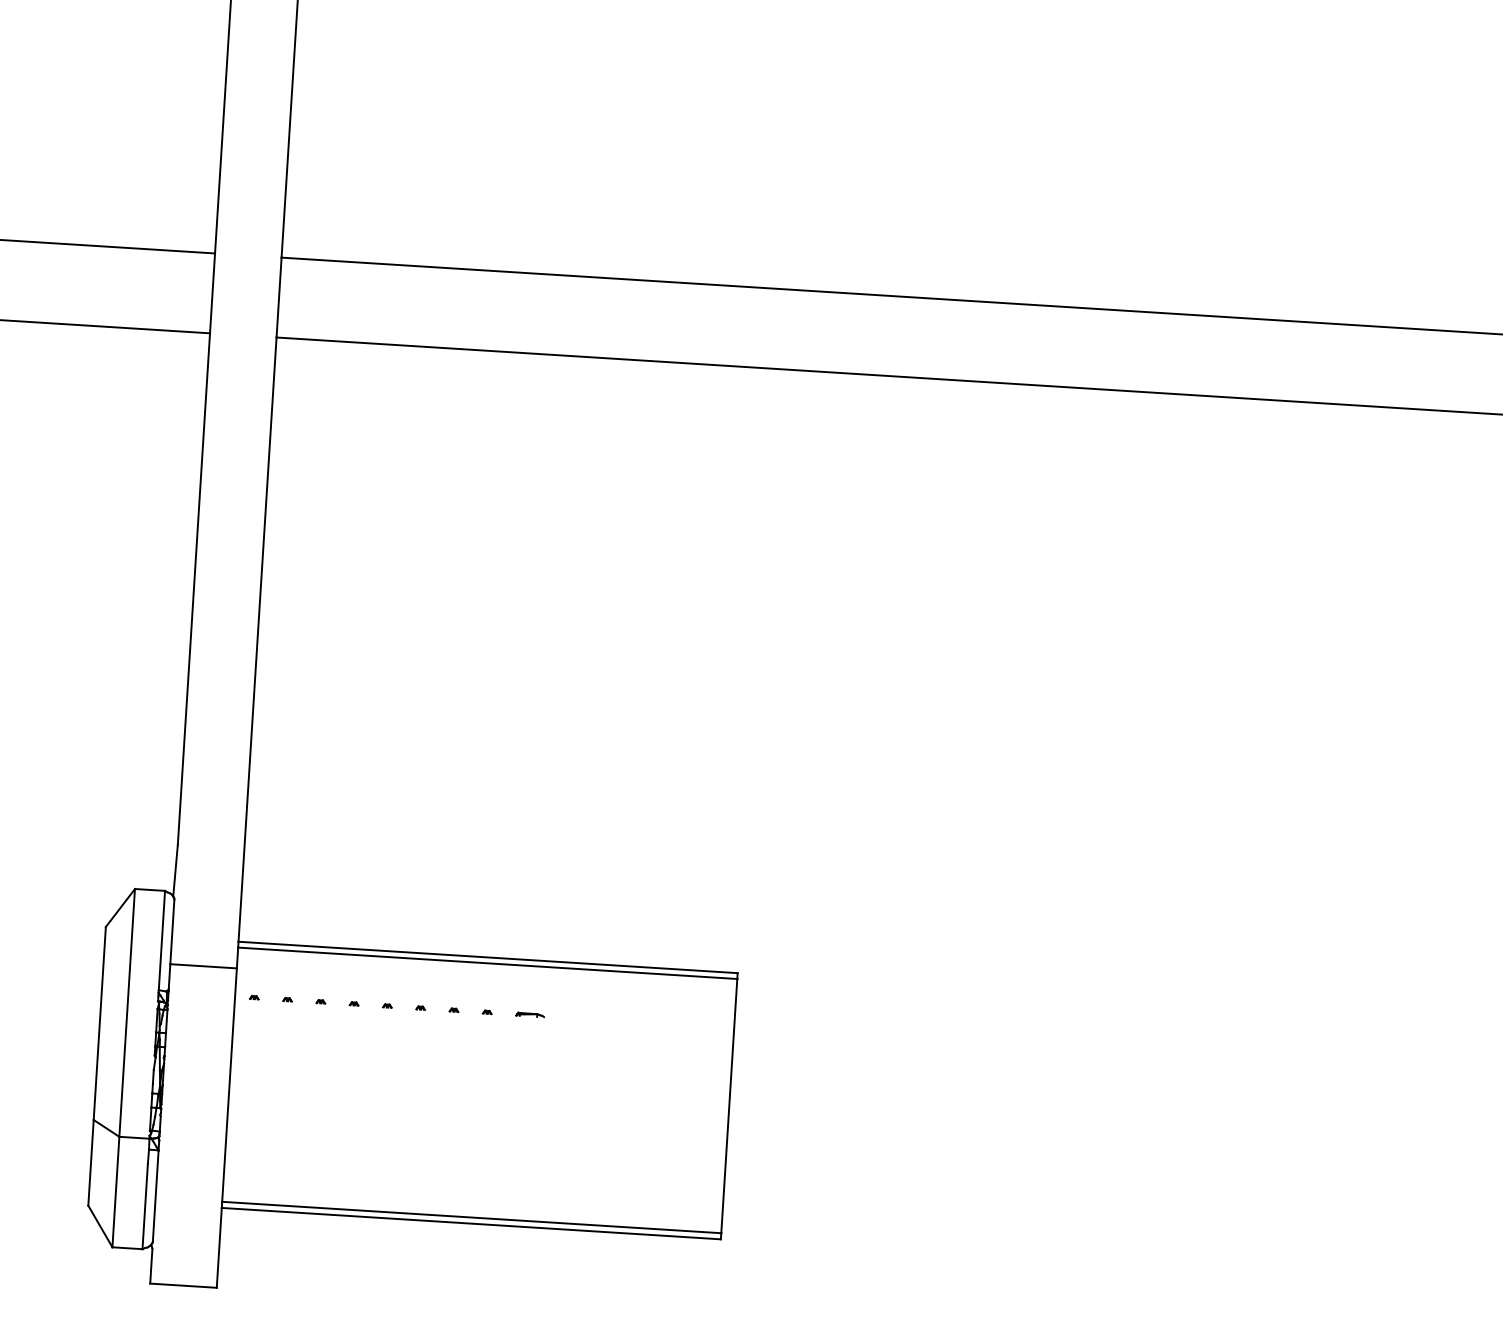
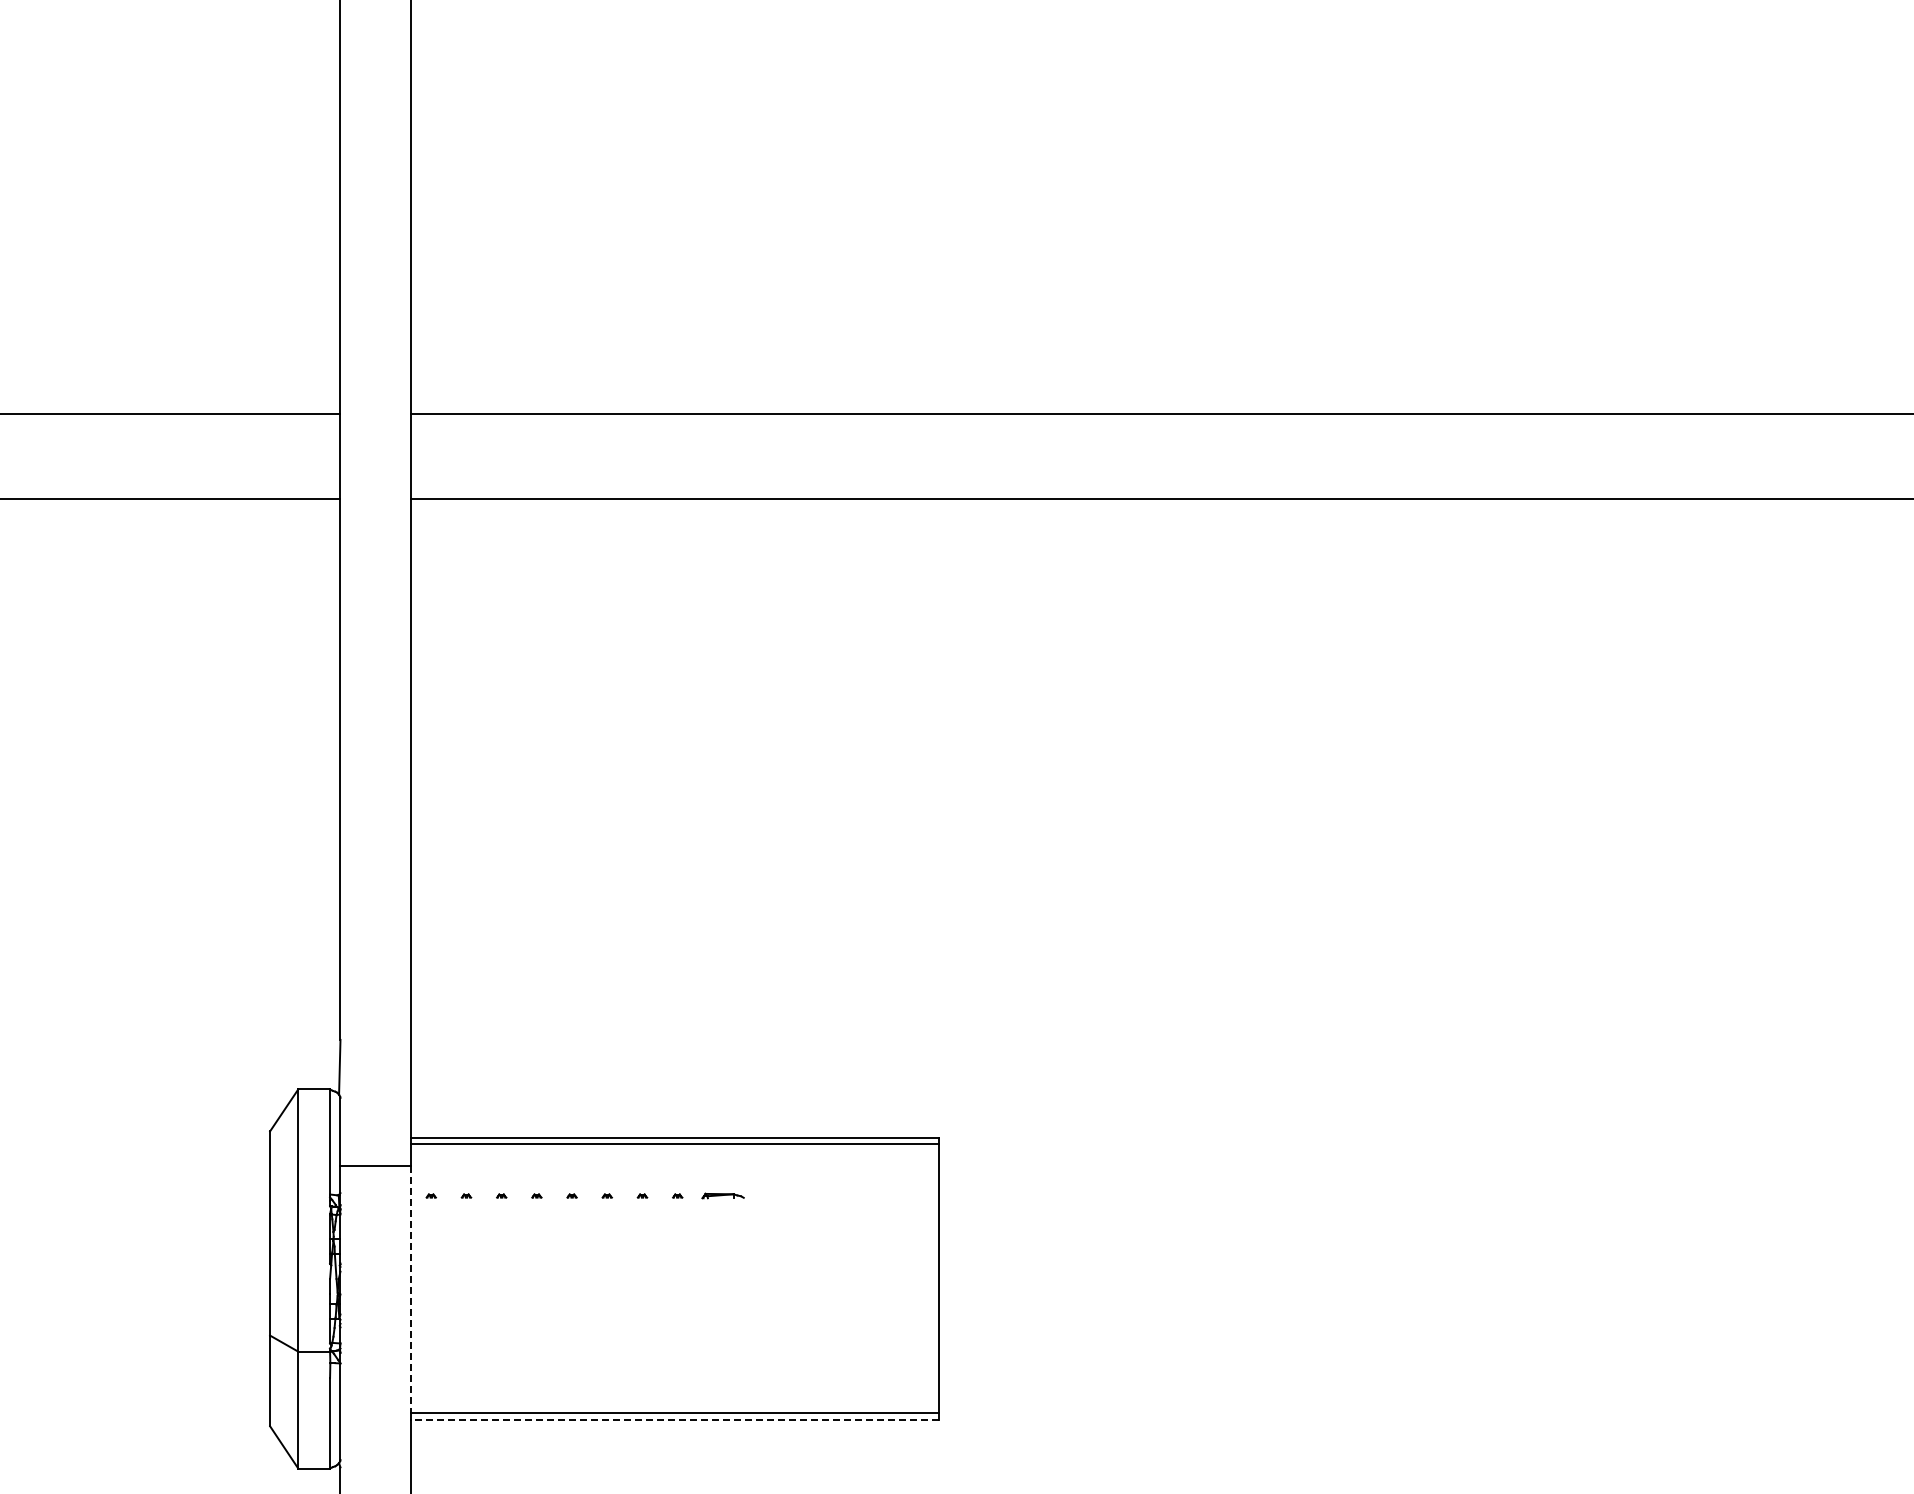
part: (529, 1014) -> (722, 1195), size x1.4
line: (229, 1085) -> (410, 1290), solid -> dashed
line: (470, 1223) -> (674, 1419), solid -> dashed

